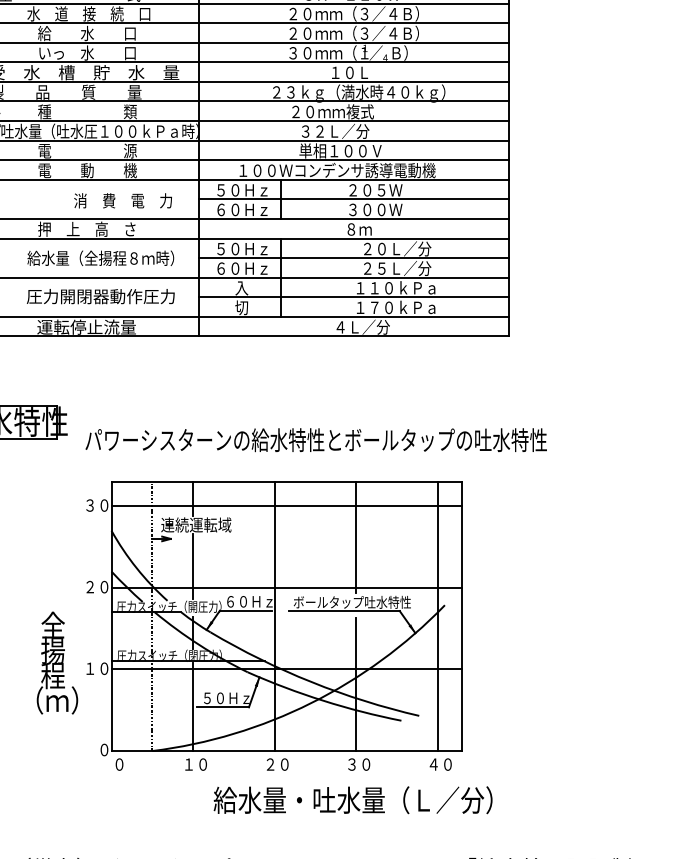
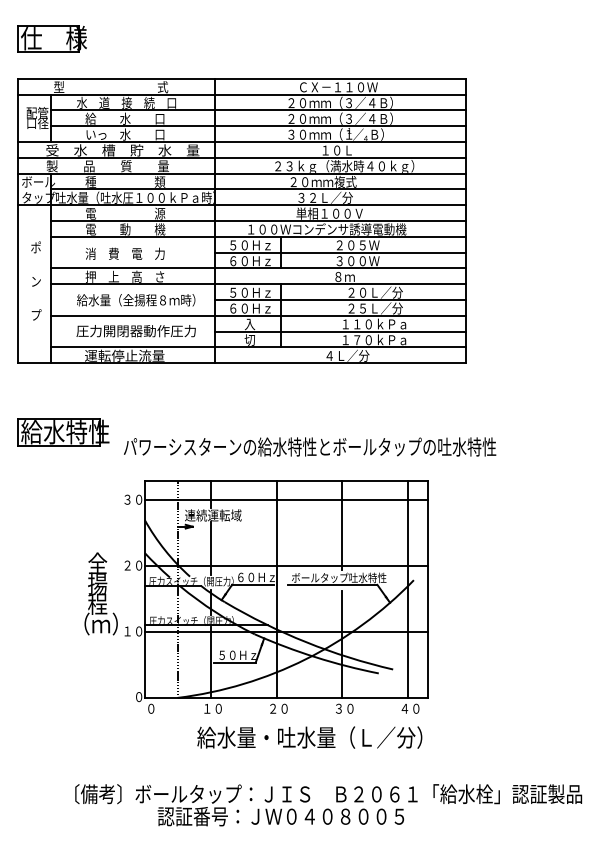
text: (123, 200) -> (125, 253), moved
text: (56, 662) -> (100, 593), moved
text: (352, 800) -> (309, 737), moved

